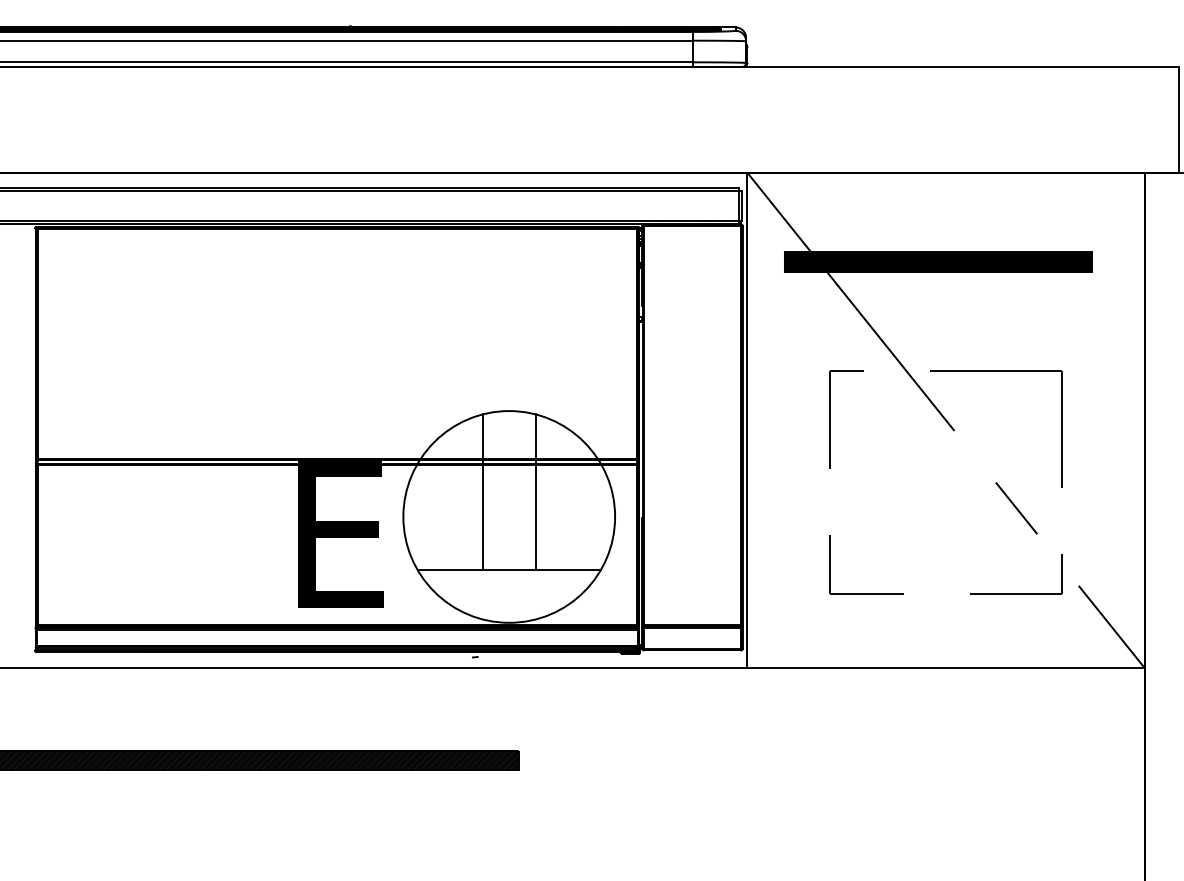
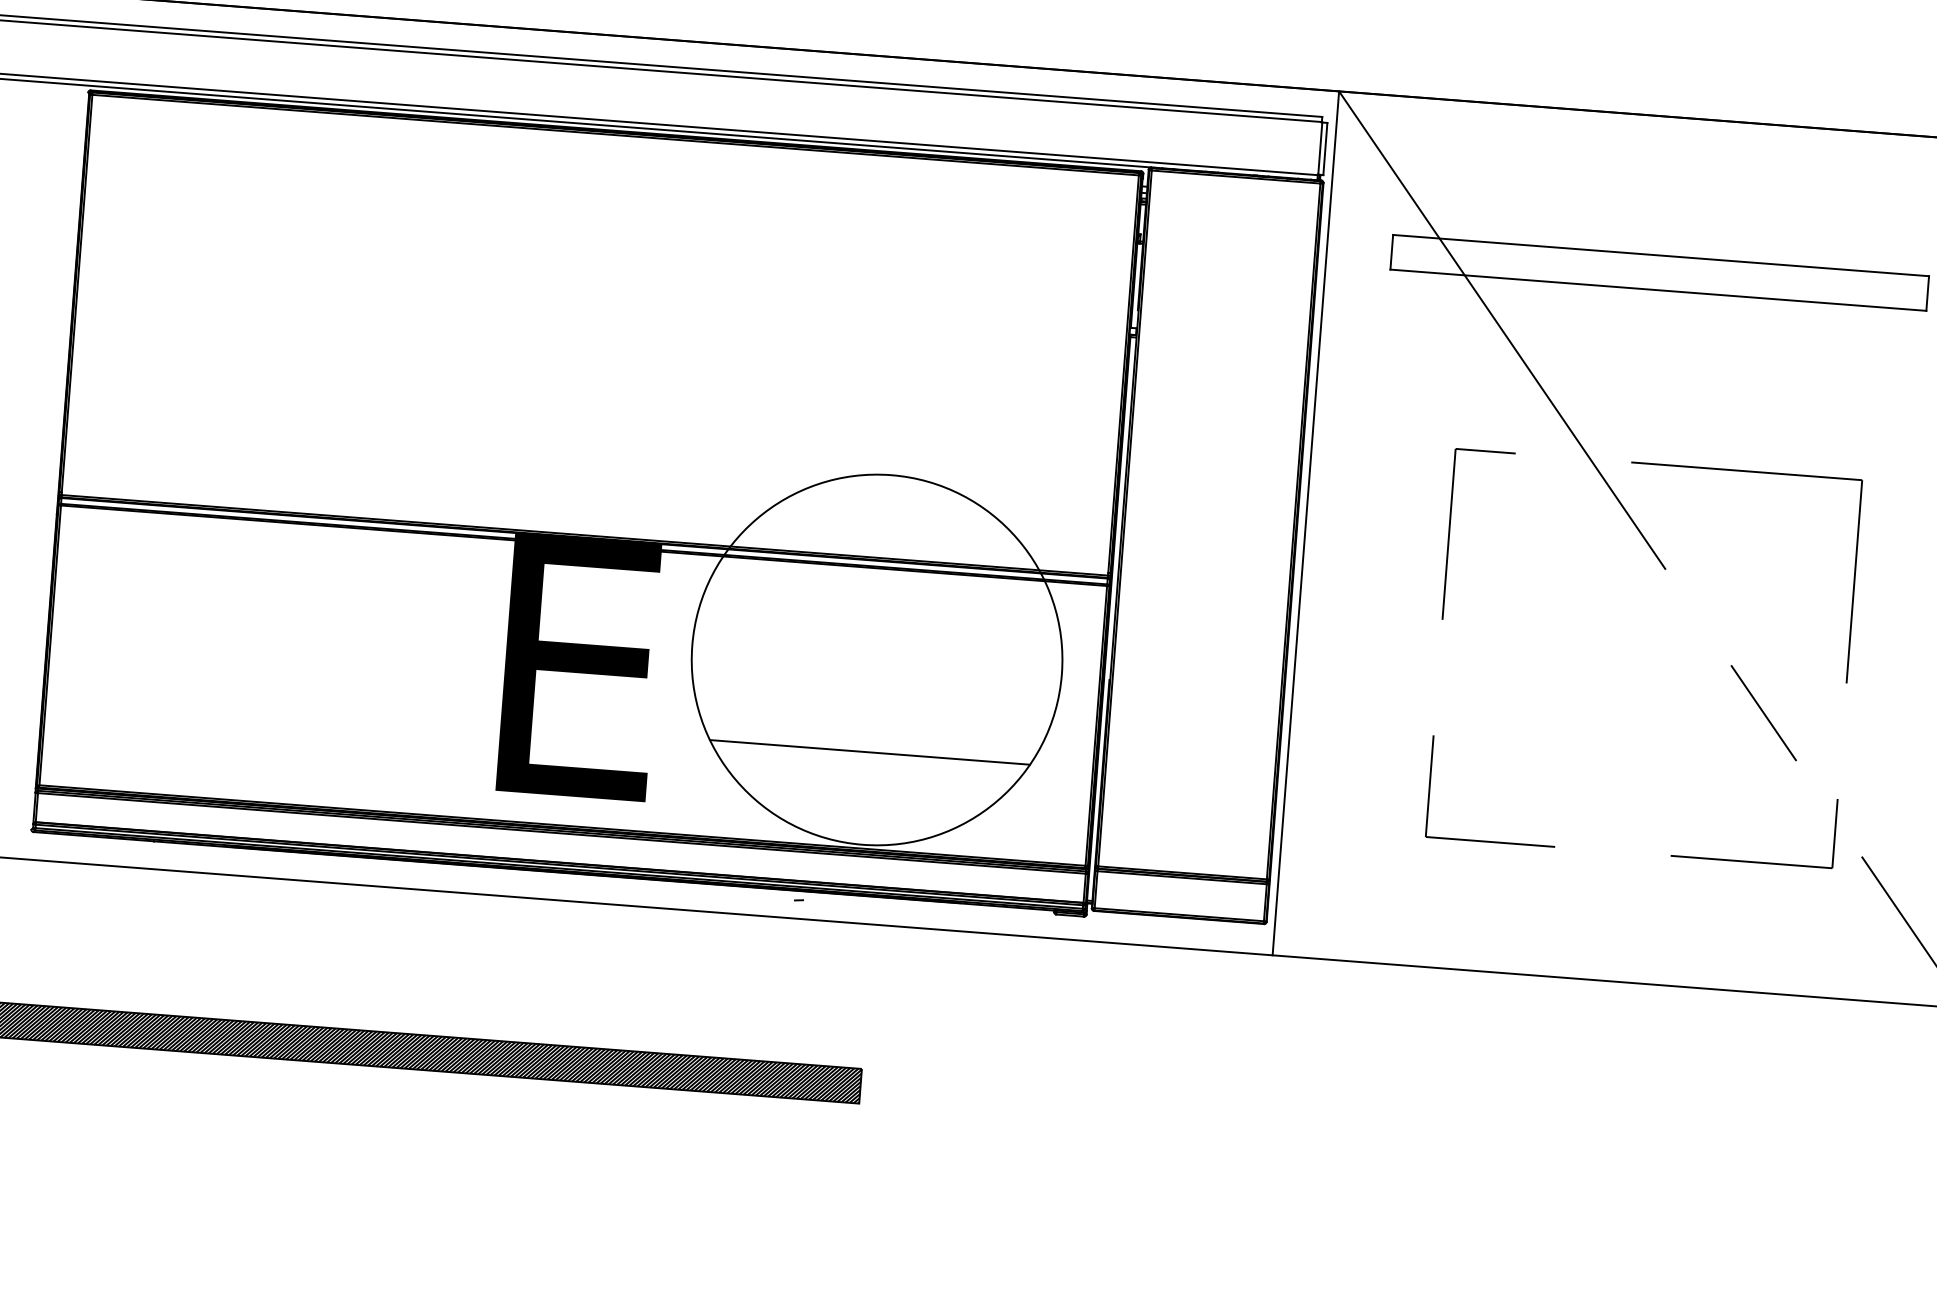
hatch: (937, 262) -> (1658, 273), removed
line: (482, 491) -> (833, 611), removed
line: (535, 491) -> (926, 619), removed

